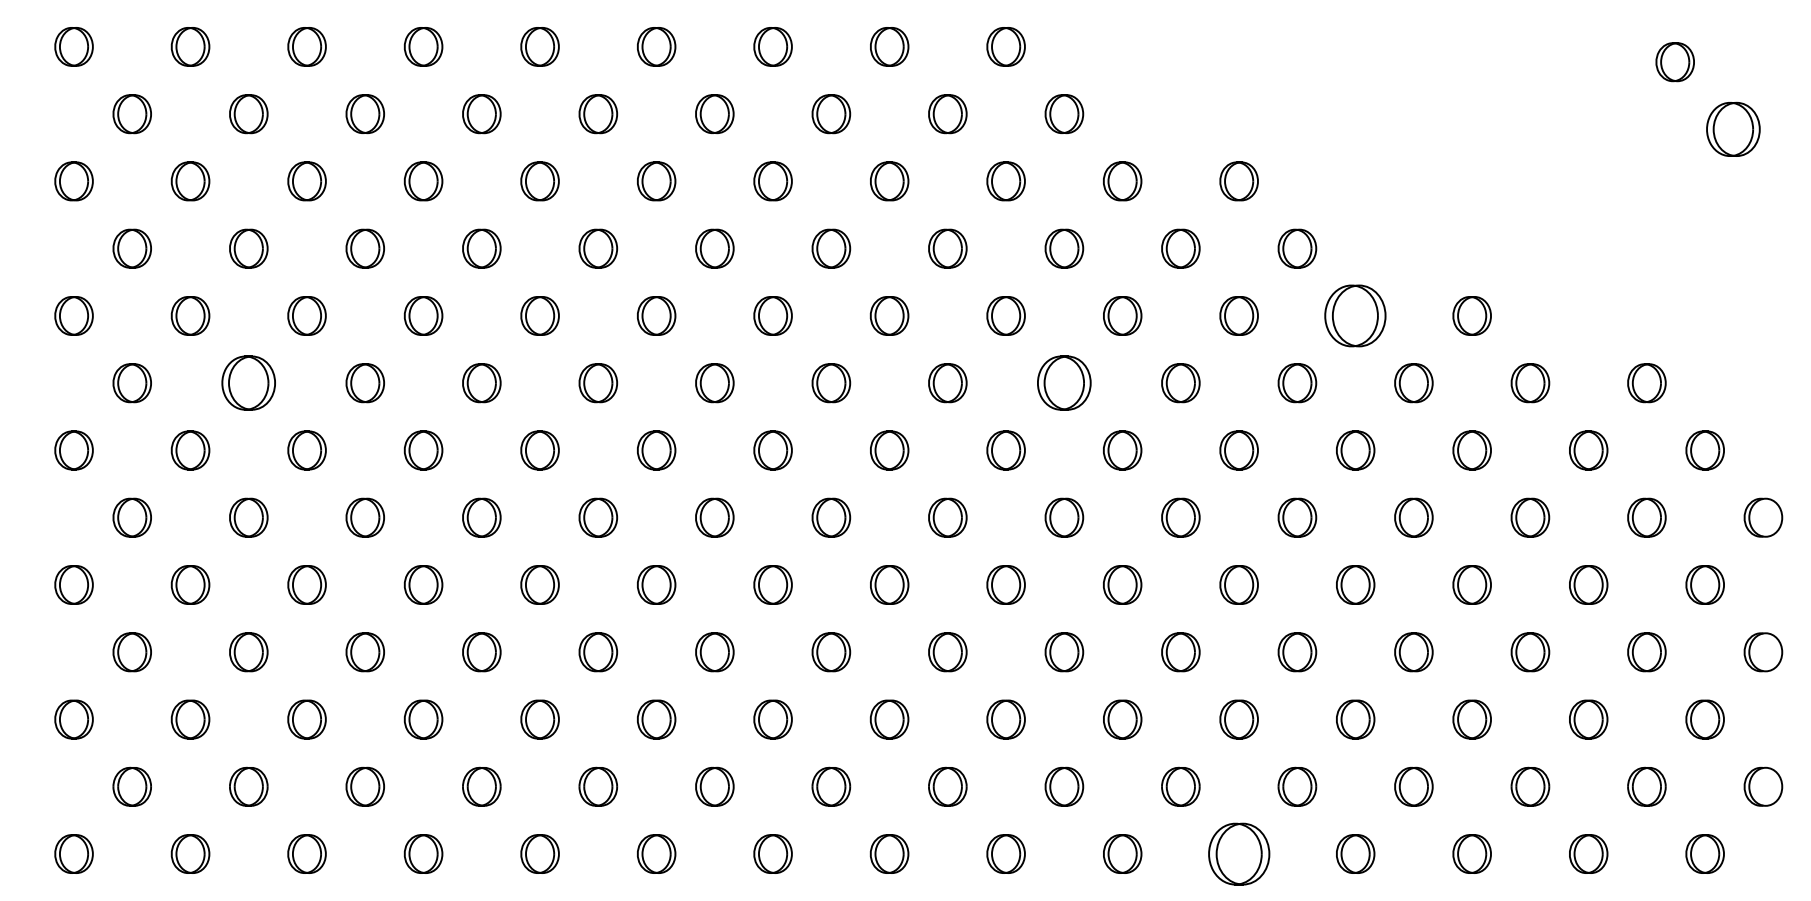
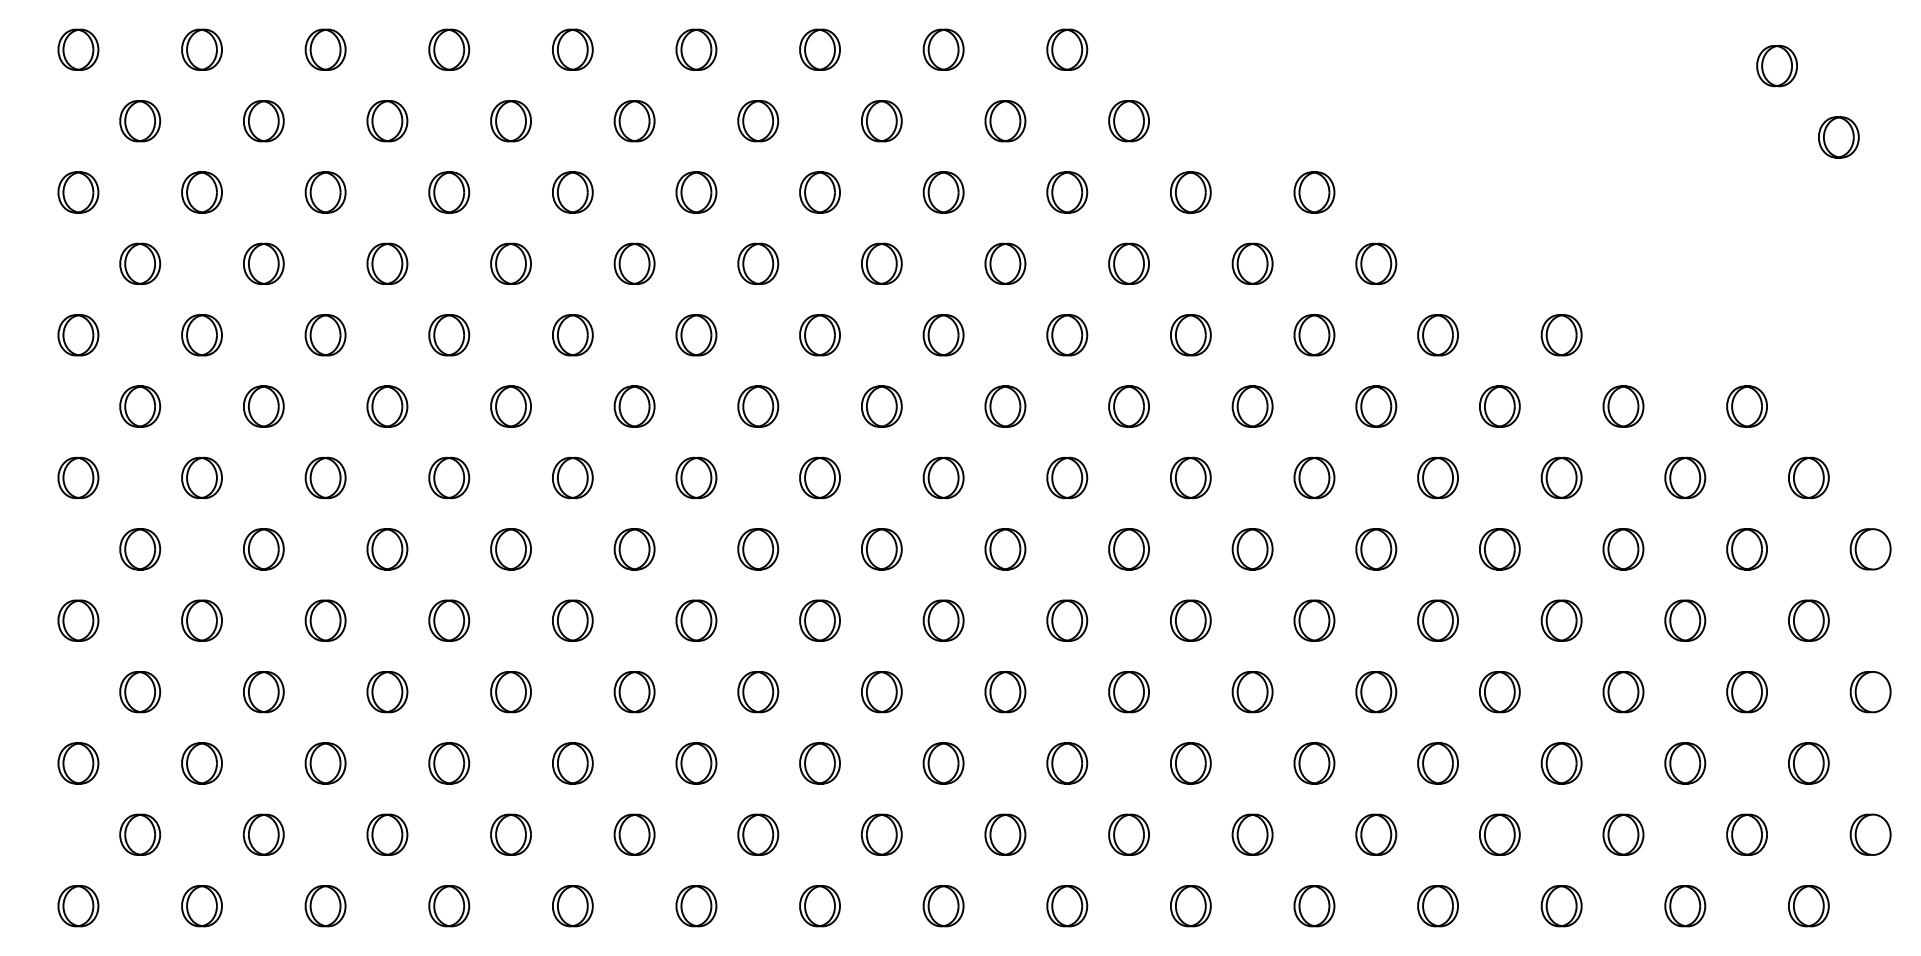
part: (1733, 129) -> (1838, 137), size x0.71
part: (1355, 315) -> (1437, 334), size x0.62
part: (248, 383) -> (263, 406), size x0.71
part: (1064, 383) -> (1129, 406), size x0.71
part: (1238, 853) -> (1313, 905), size x0.62

